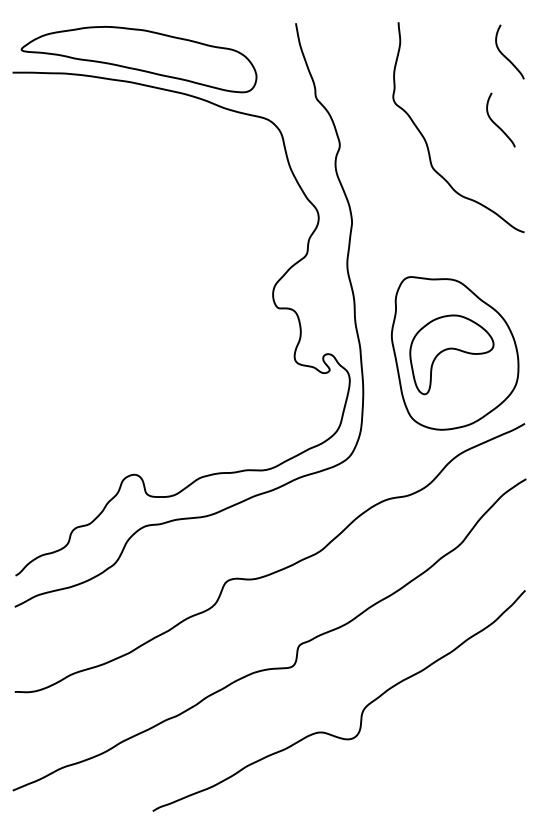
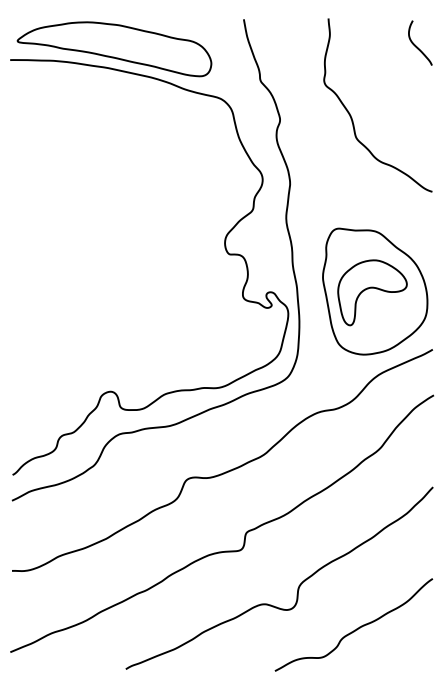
curve: (496, 123) -> (409, 102), removed
curve: (431, 762) -> (355, 629), added

